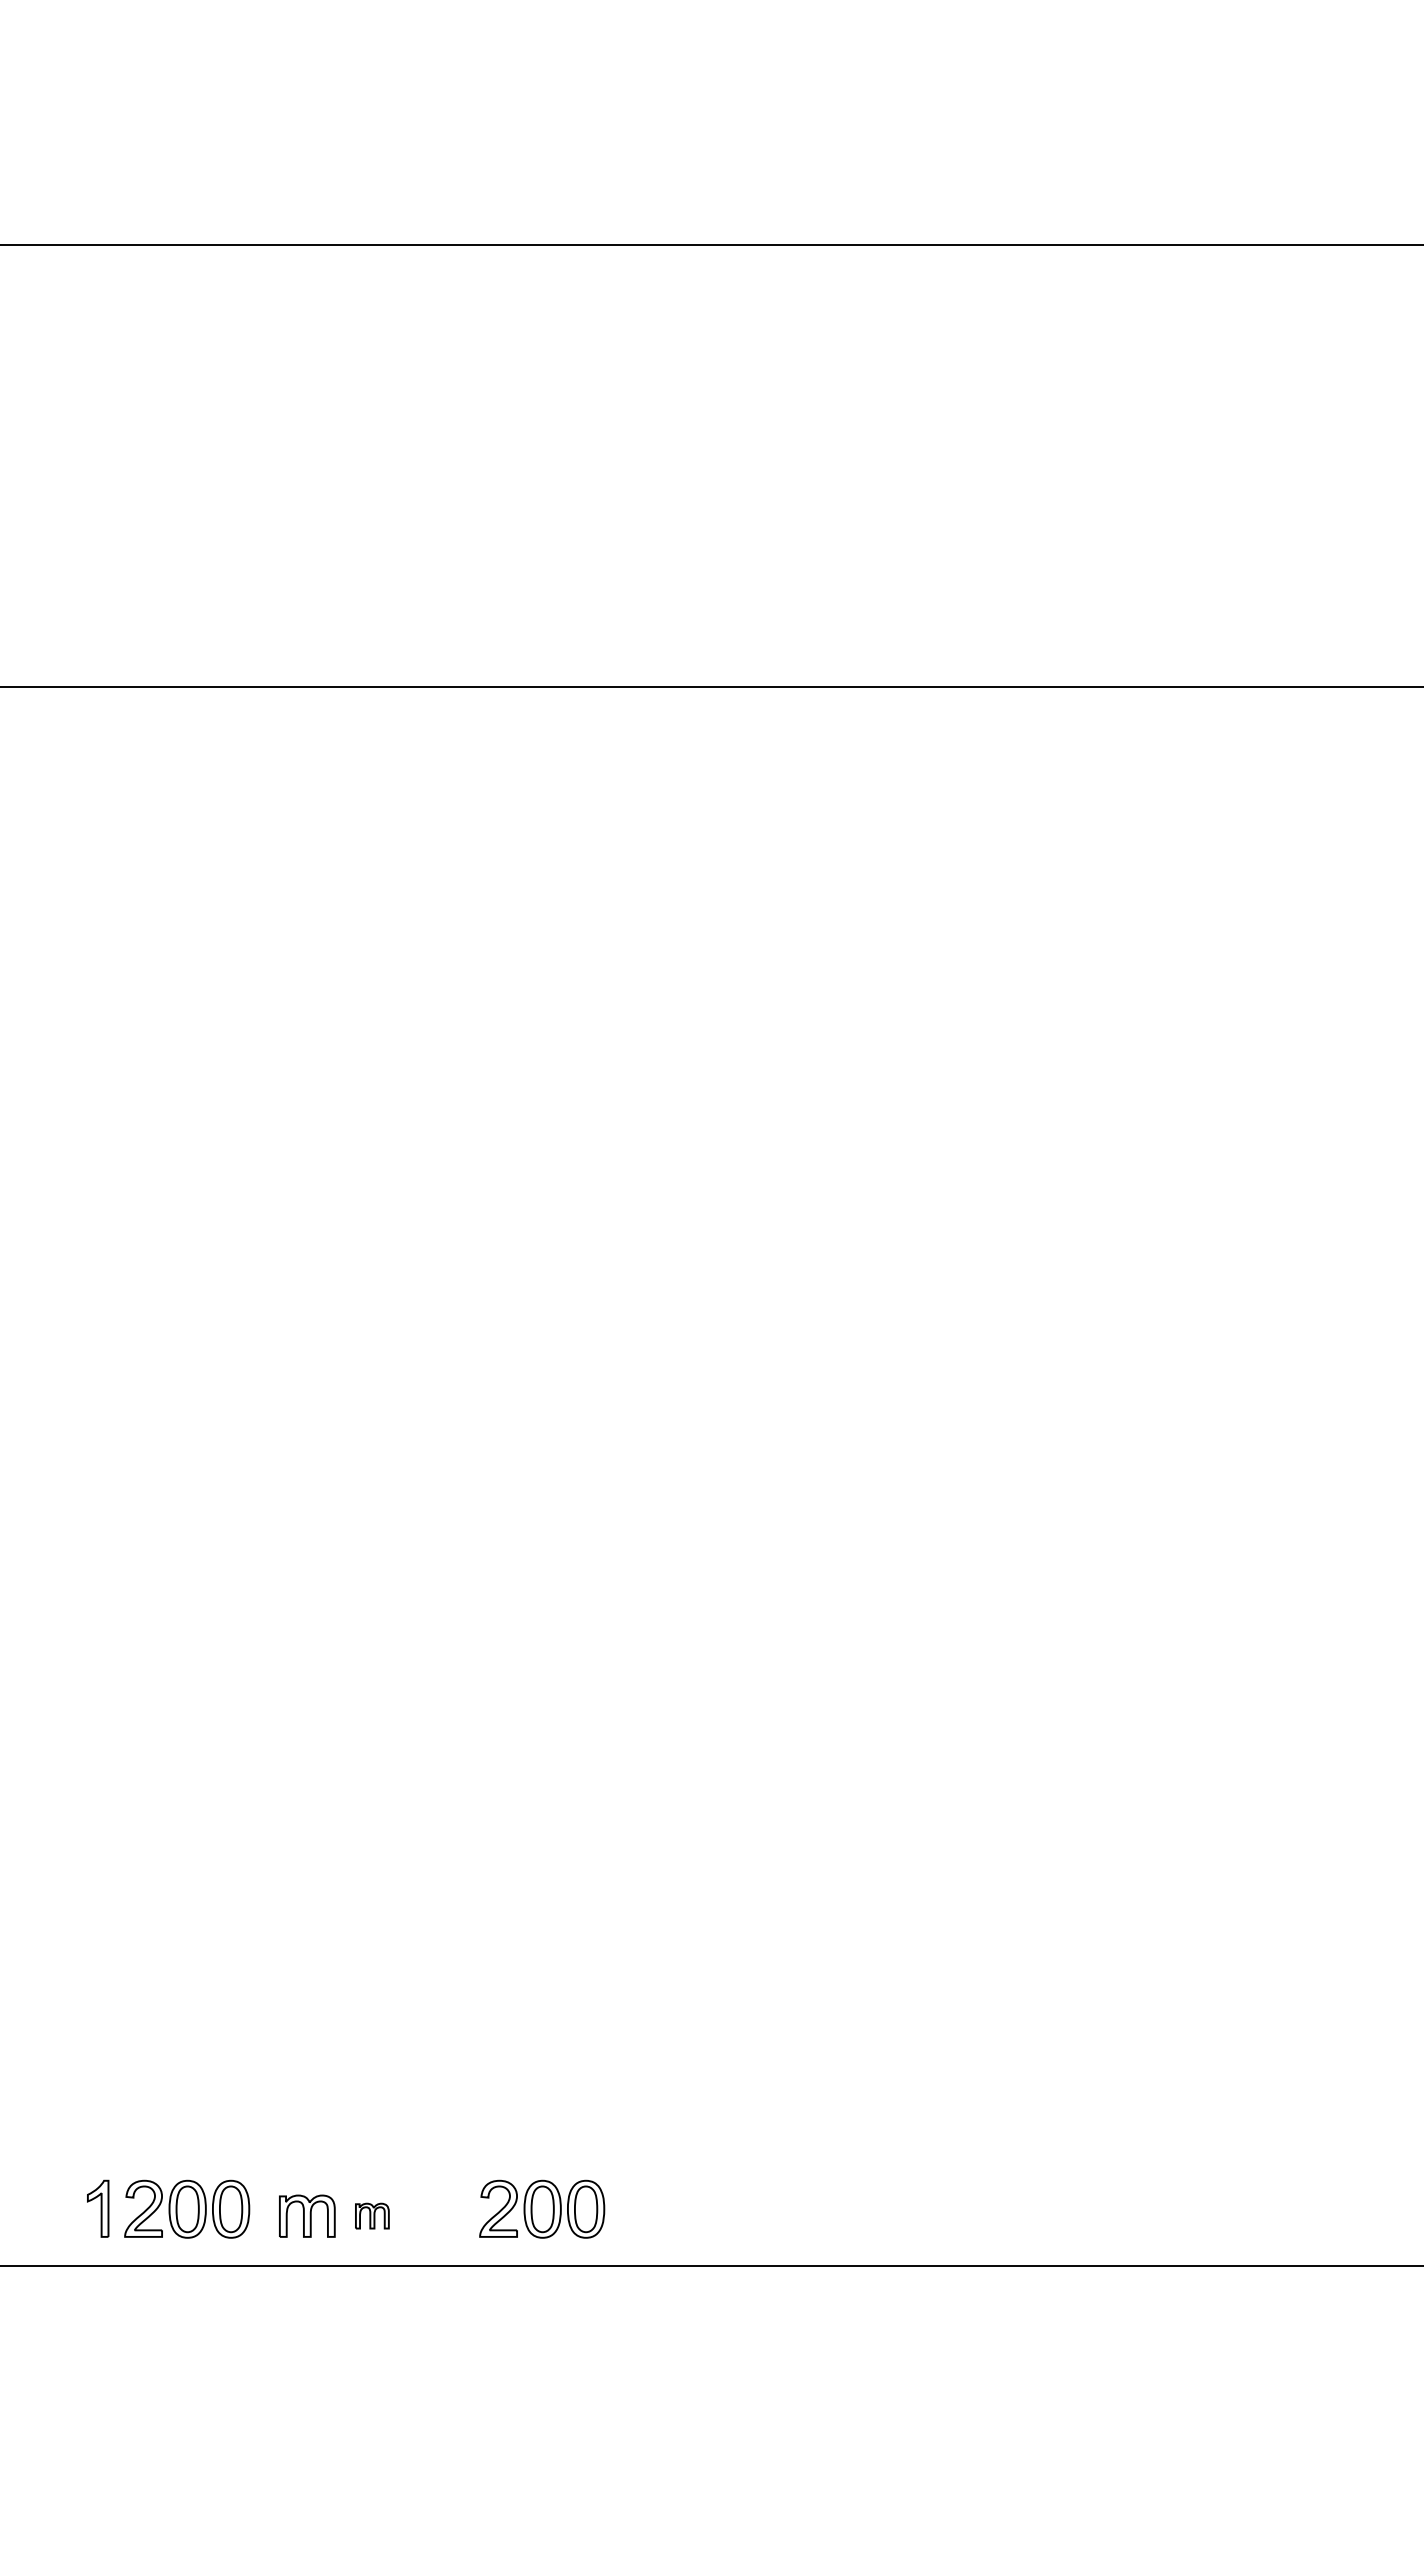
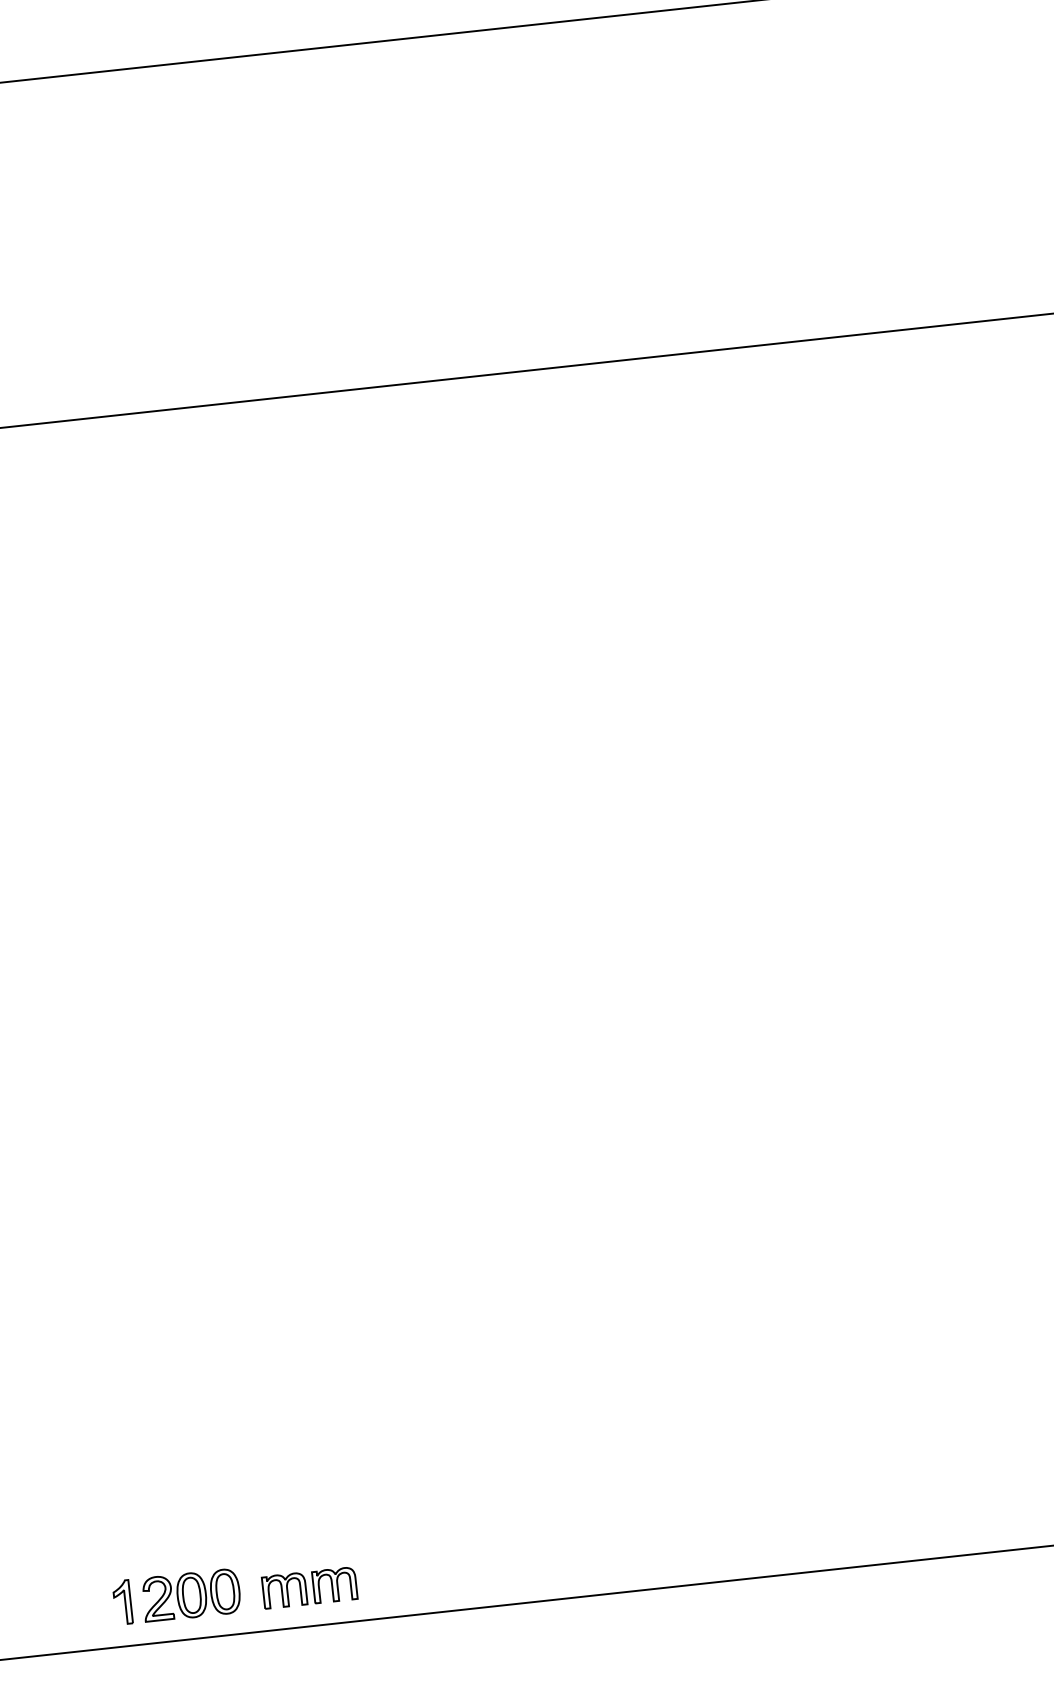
part: (542, 2208) -> (465, 1565), removed
part: (372, 2215) -> (334, 1584), size x1.67

